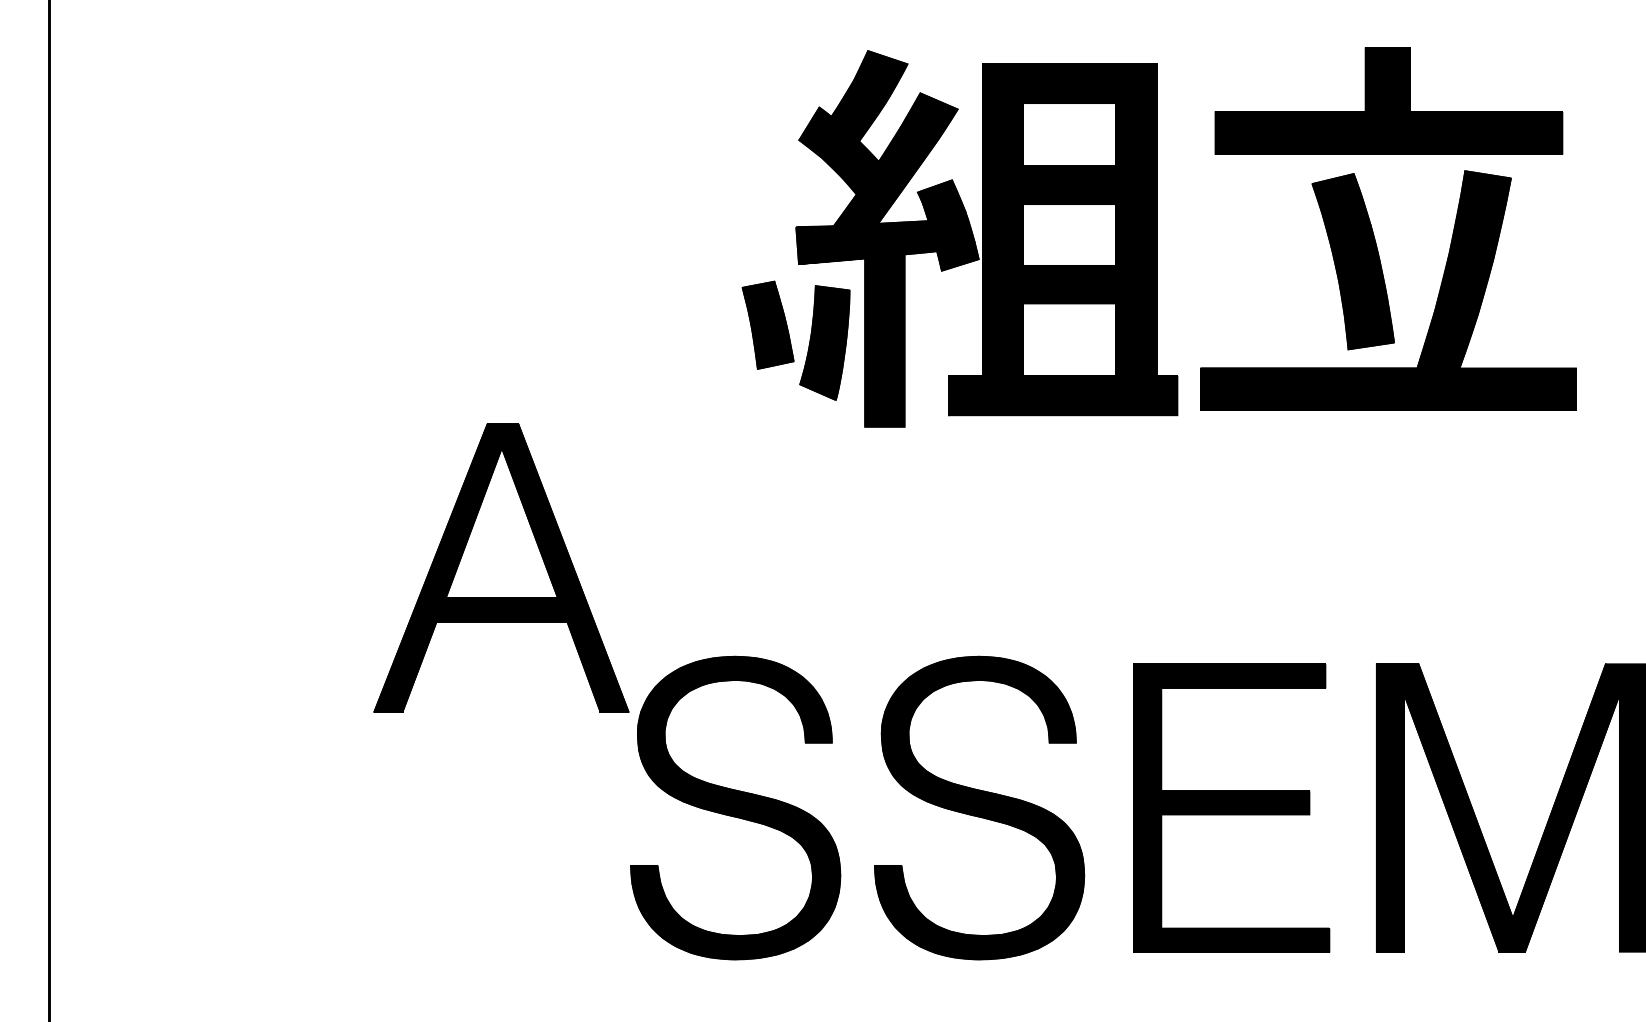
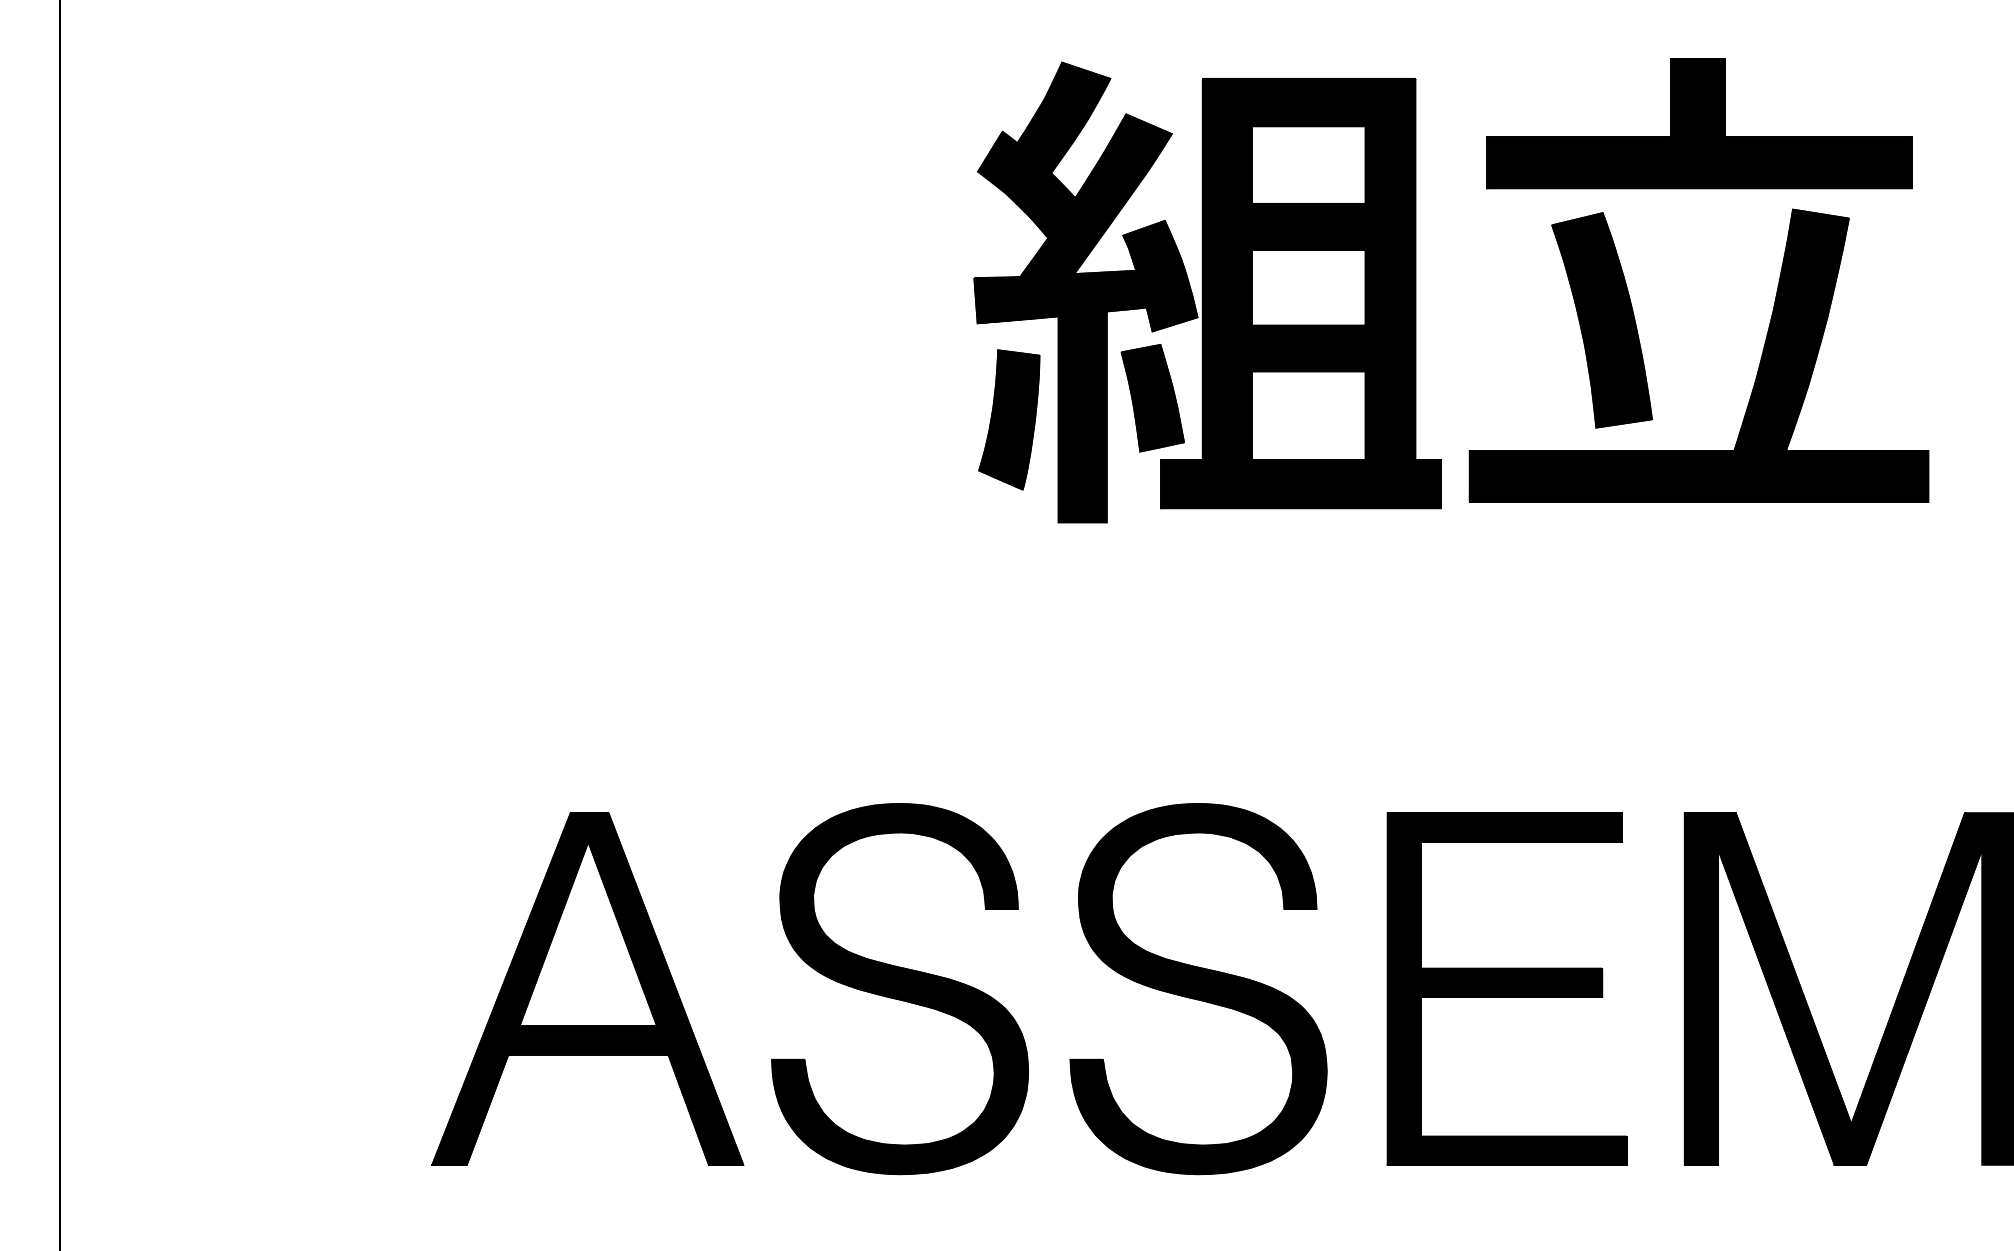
part: (1352, 261) -> (1601, 320), moved
part: (767, 324) -> (1152, 397), moved
part: (501, 567) -> (587, 988), moved

